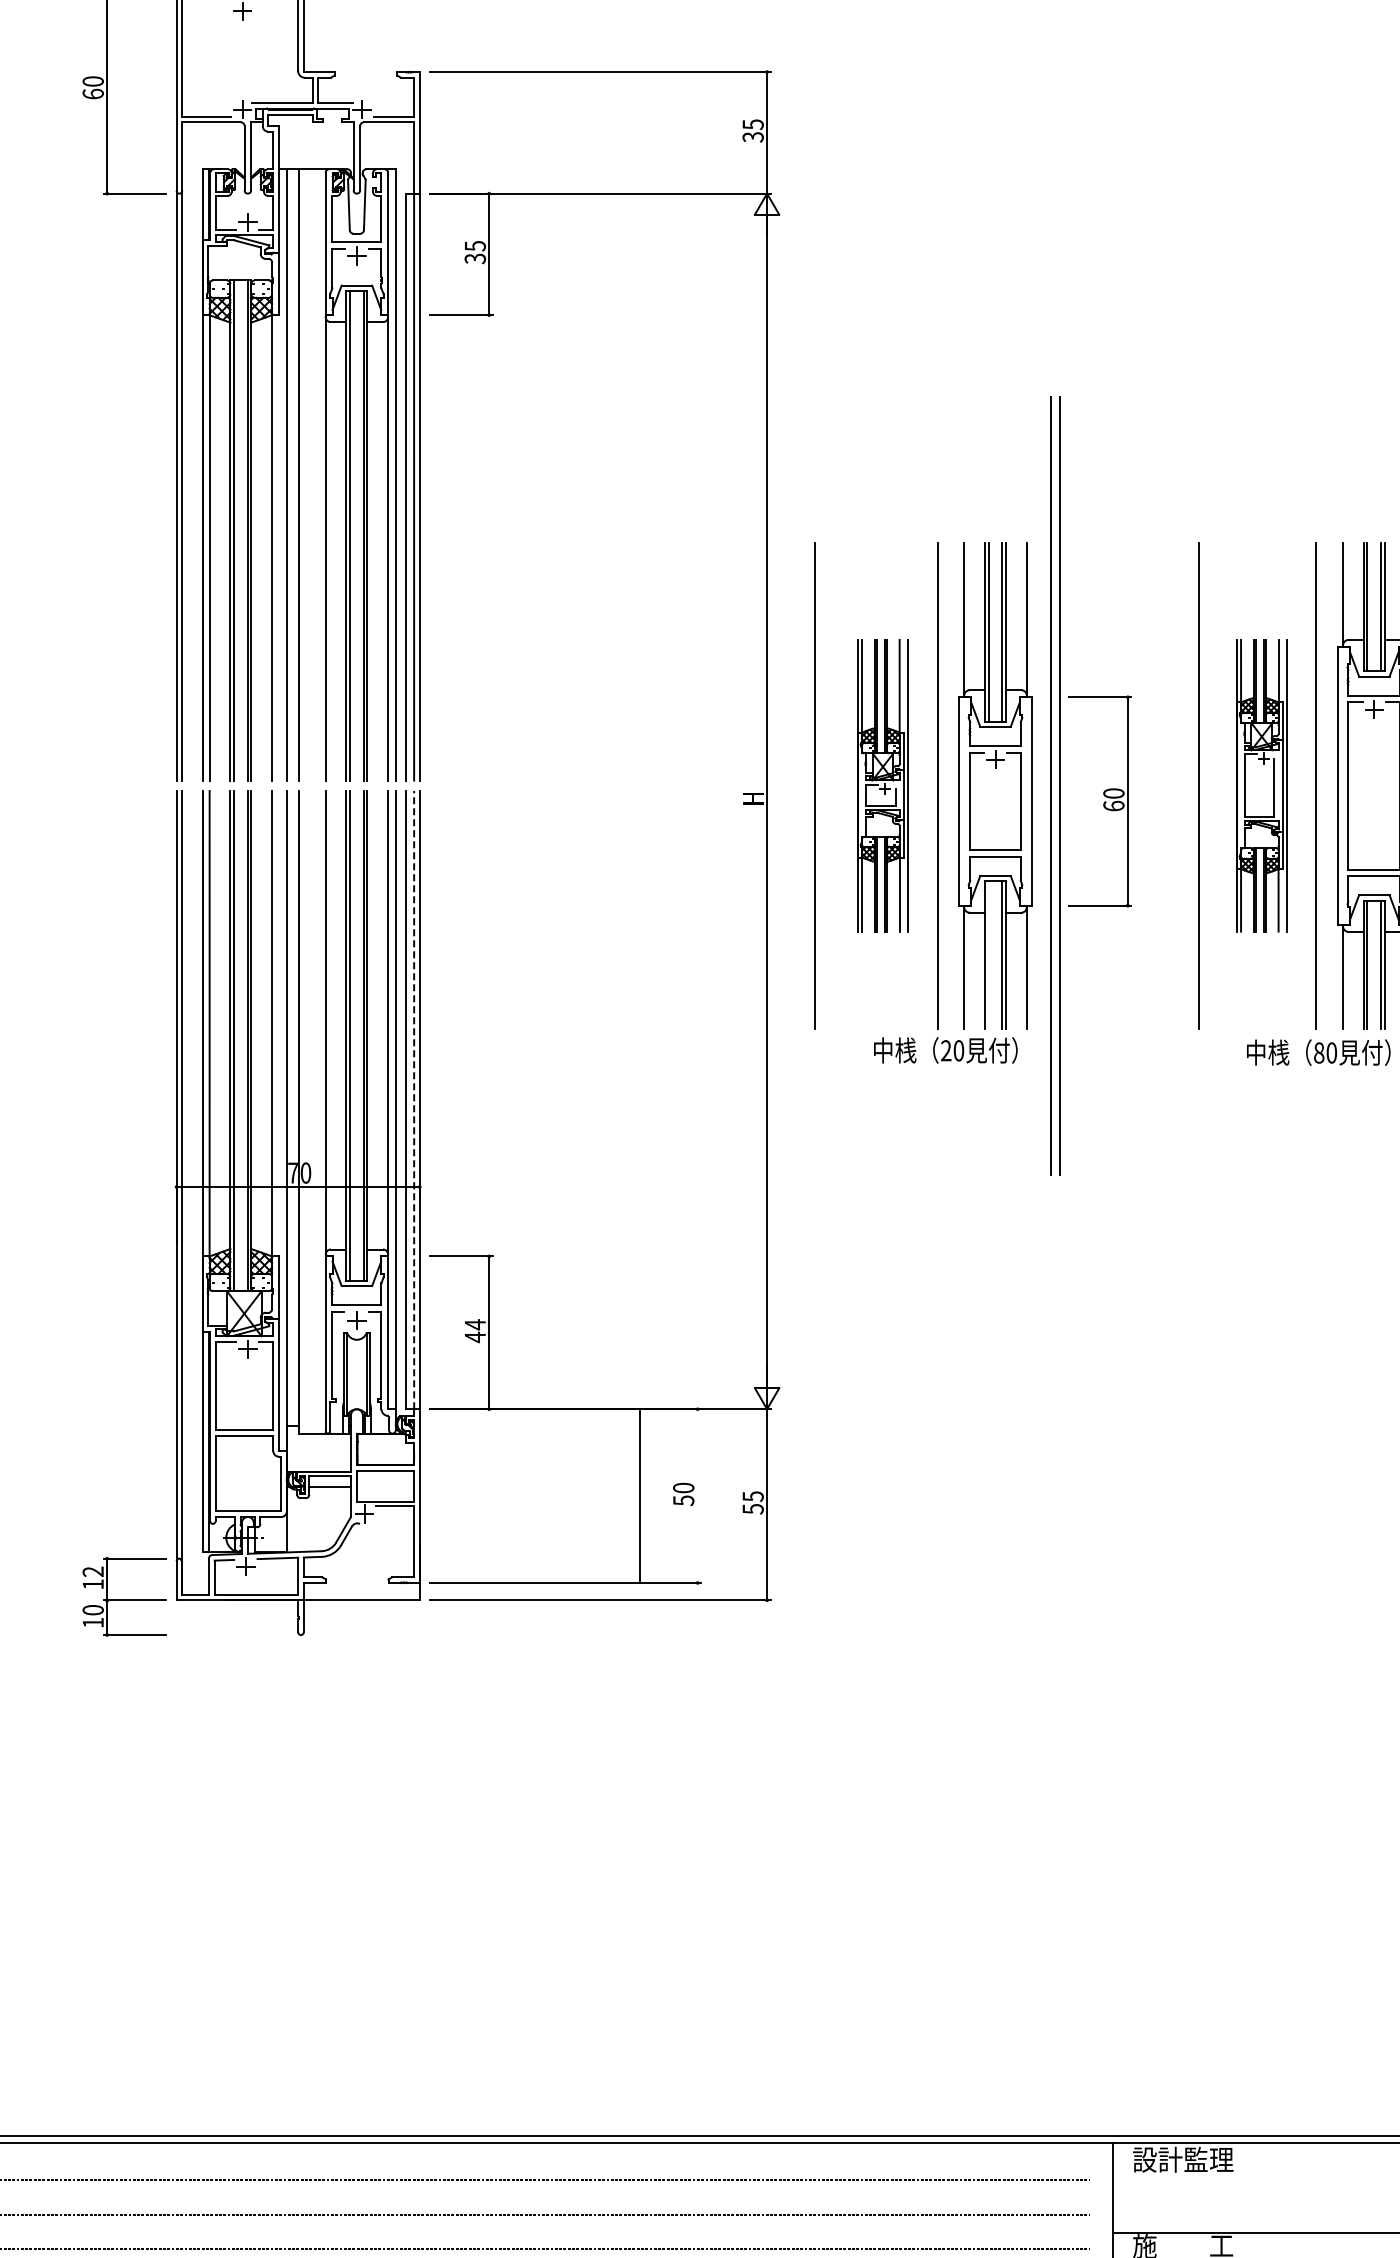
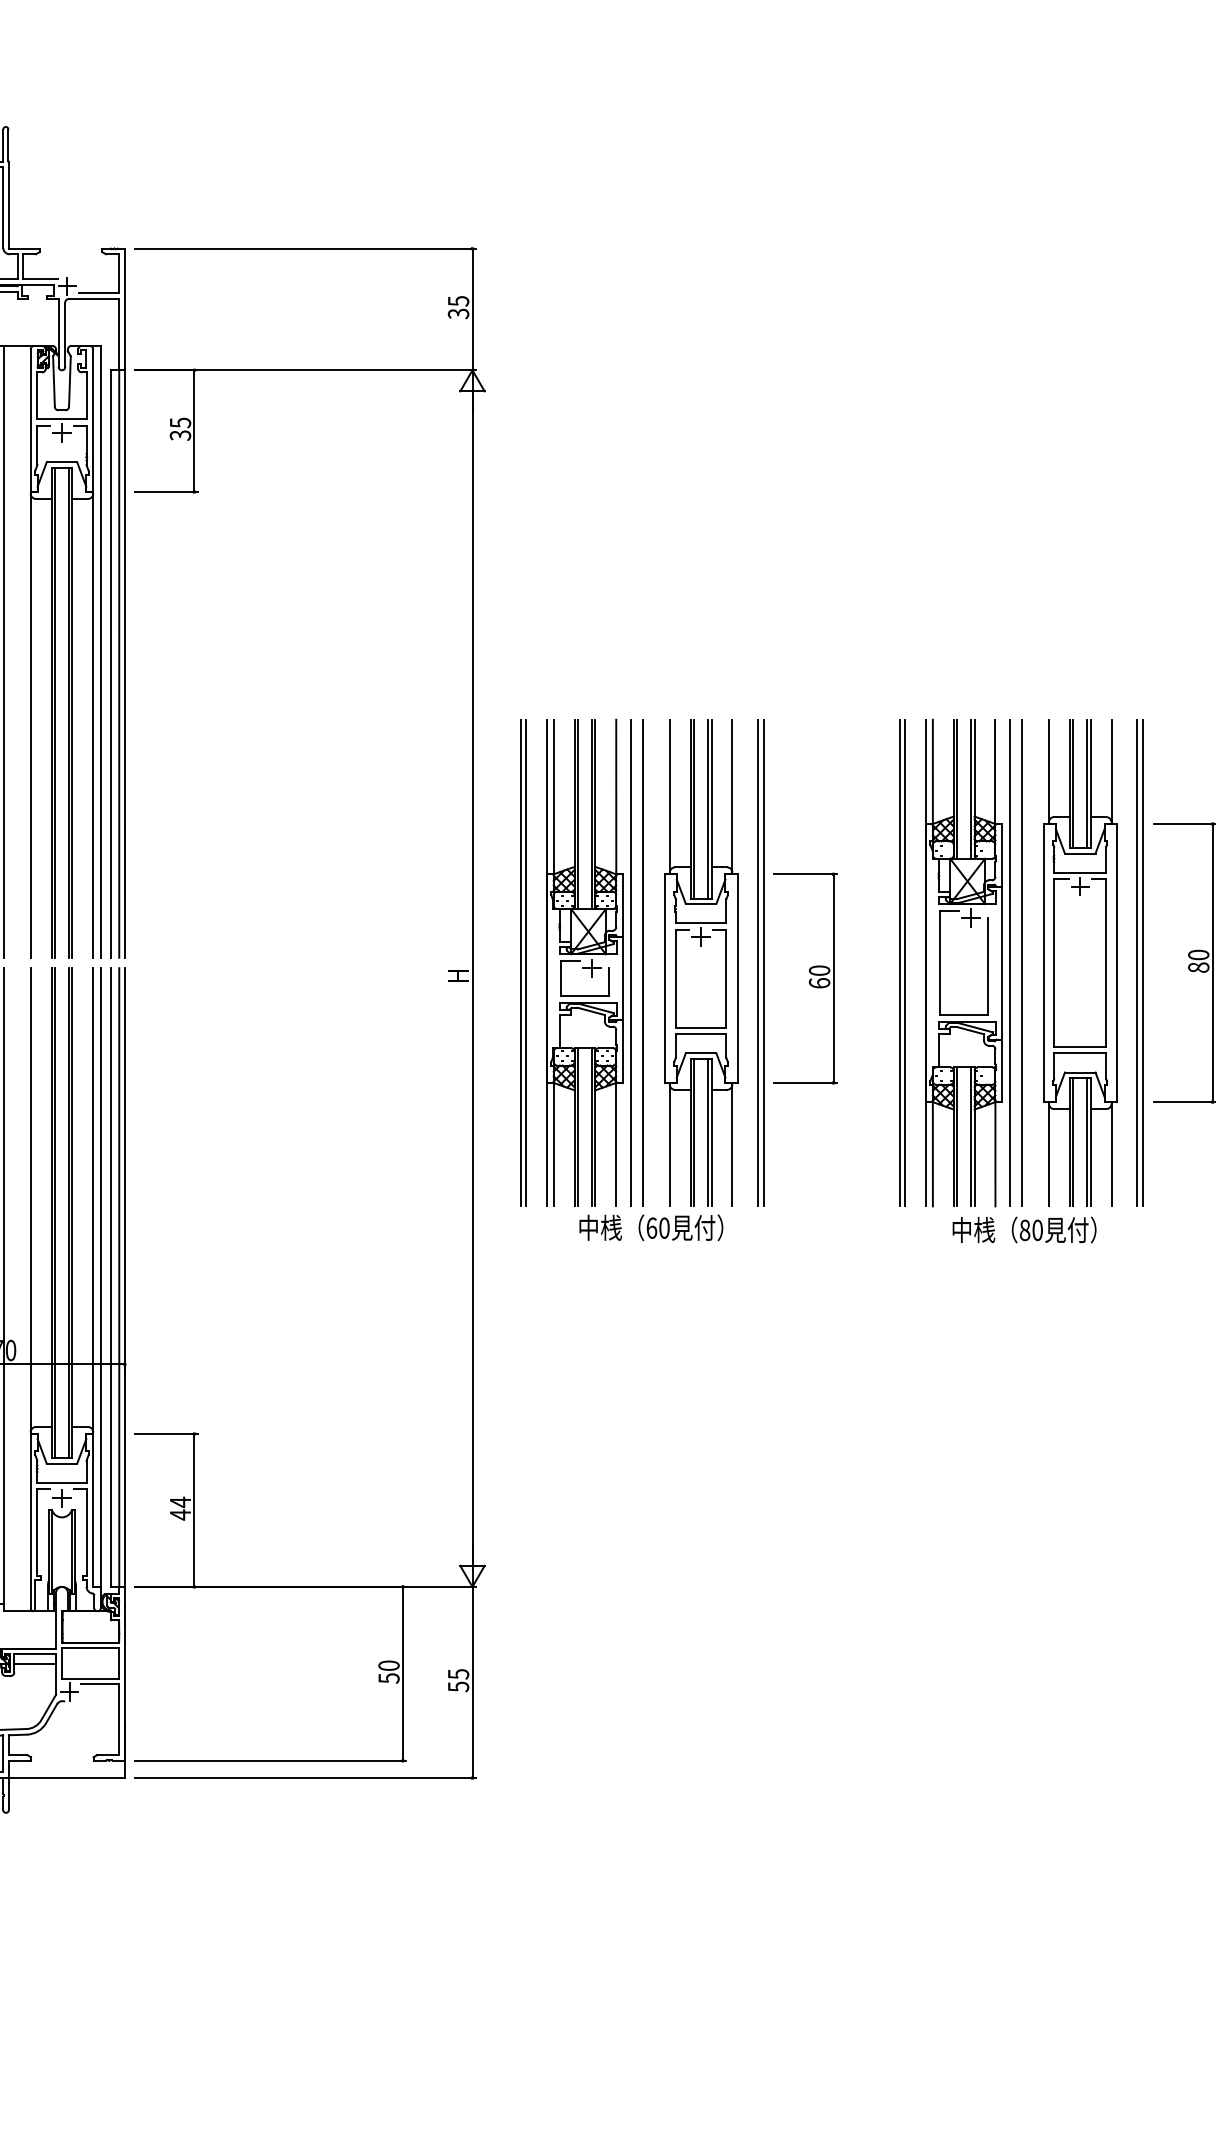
line: (820, 785) -> (525, 962), added
part: (882, 785) -> (587, 962), size x1.67
part: (1055, 785) -> (761, 962), size x0.62
line: (1194, 785) -> (900, 962), added
part: (1261, 785) -> (967, 962), size x1.67
line: (988, 955) -> (694, 1132), added
text: (946, 1050) -> (652, 1227), 20 -> 60
line: (414, 1099) -> (119, 1276), dashed -> solid
line: (639, 1495) -> (402, 1673), moved

